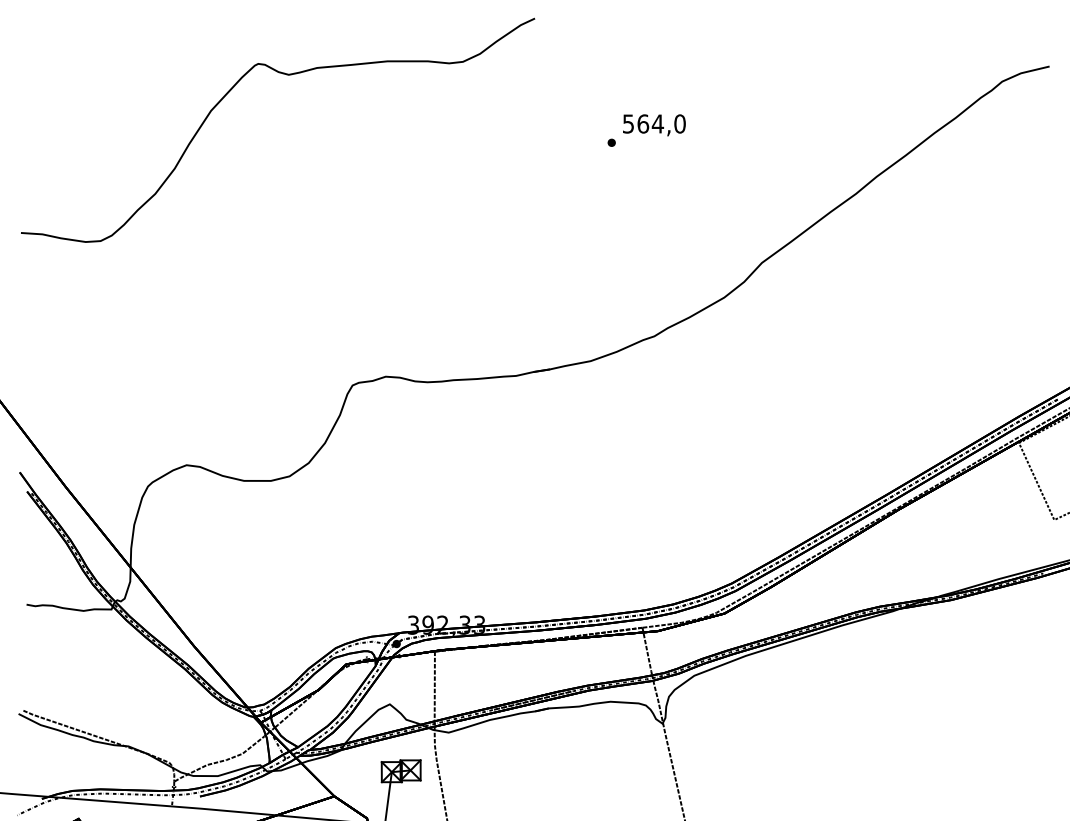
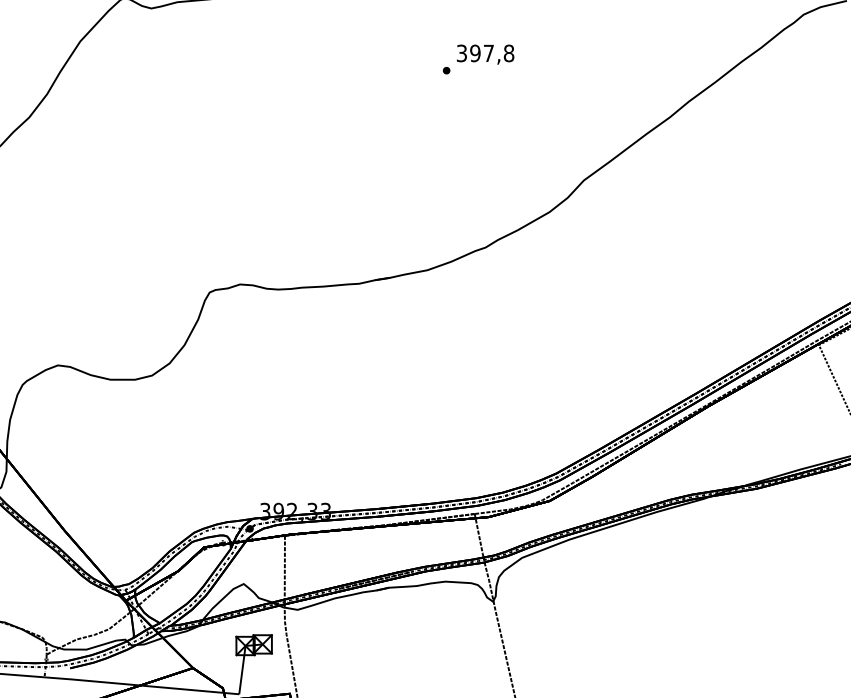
text: (654, 123) -> (485, 53), 564,0 -> 397,8

